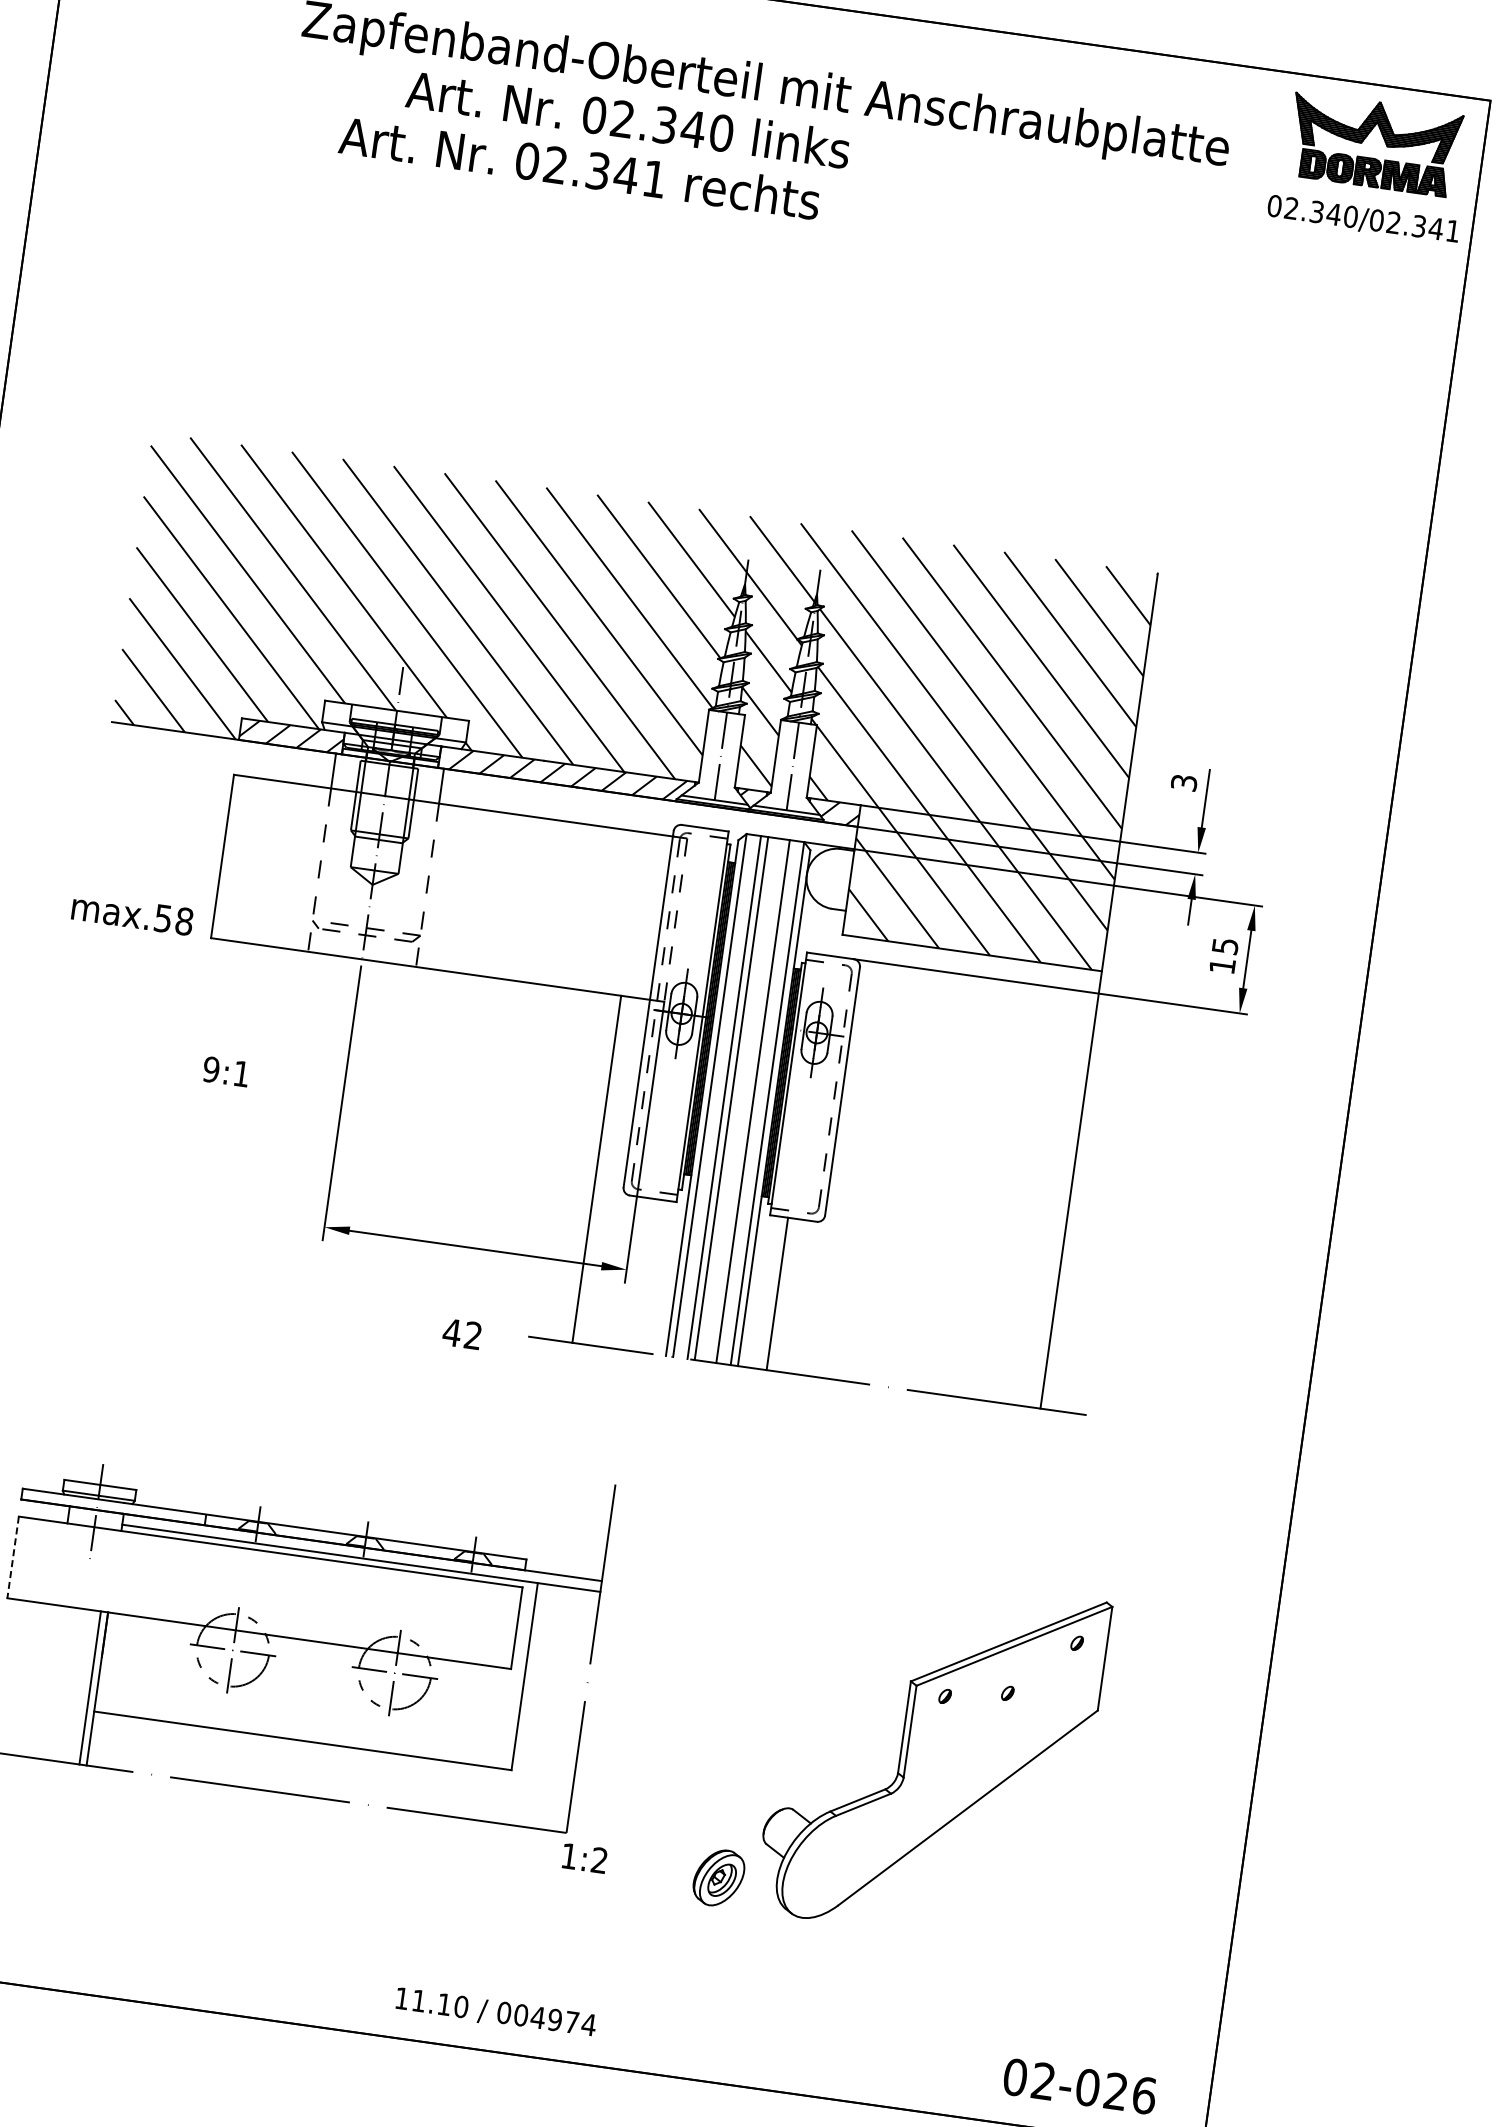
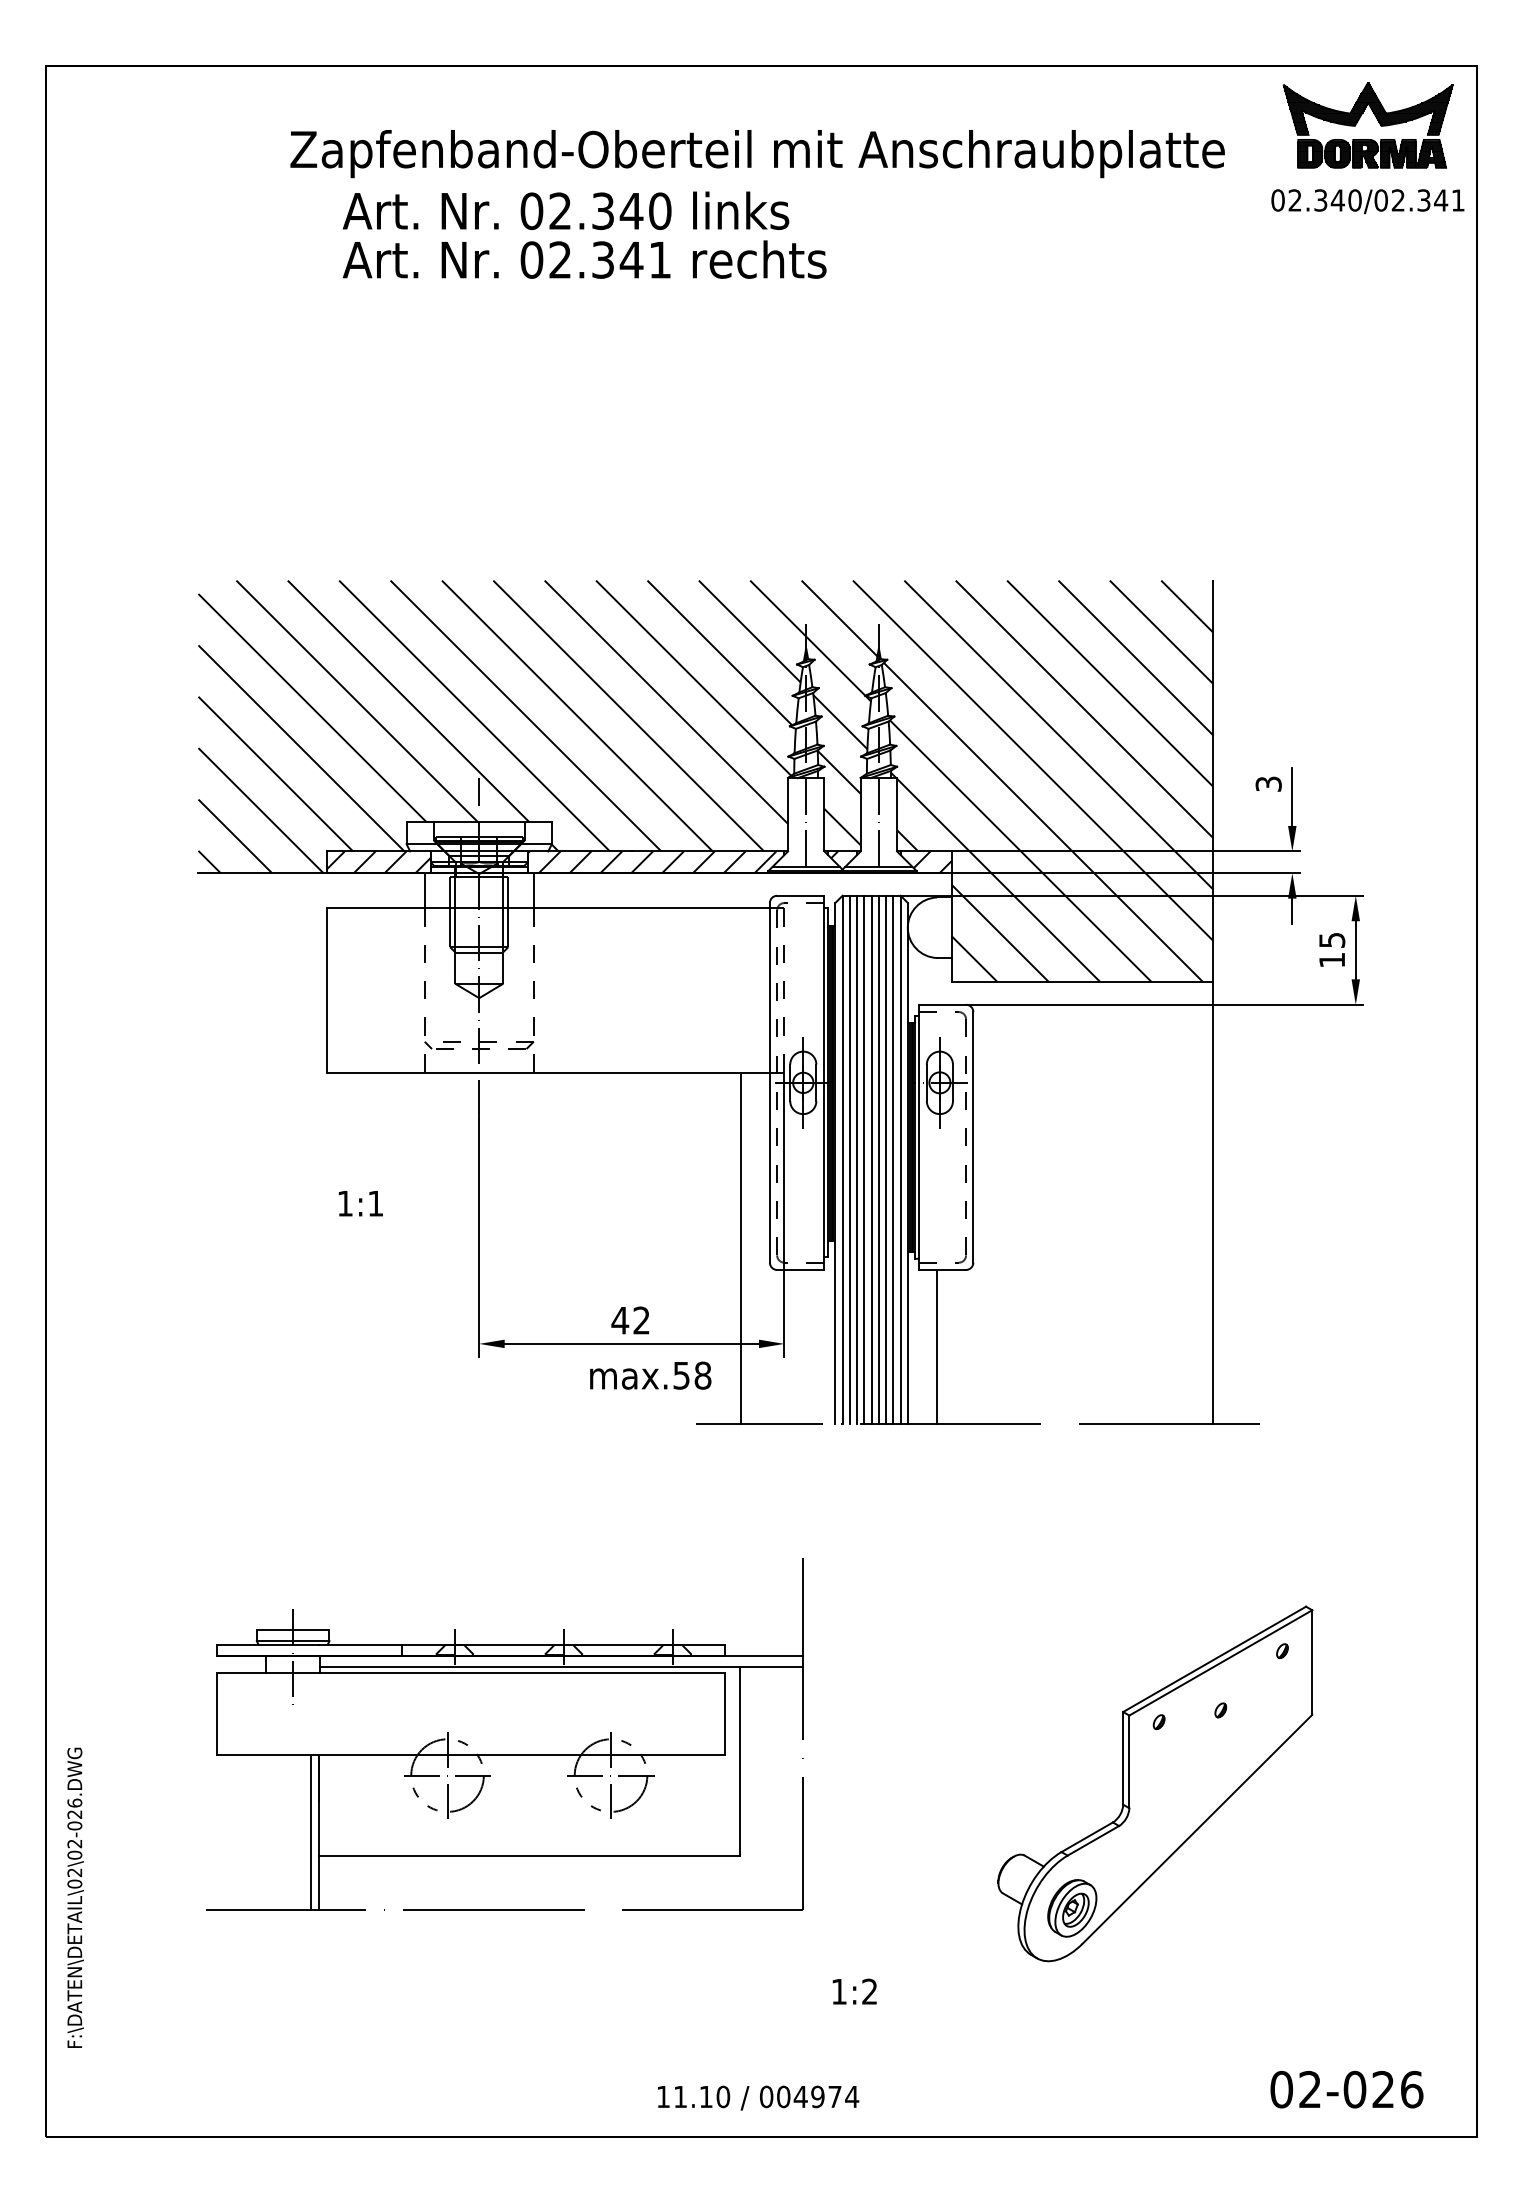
text: (627, 119) -> (565, 210), moved
text: (132, 914) -> (650, 1375), moved
text: (211, 1069) -> (345, 1203), 9:1 -> 1:1
line: (716, 1096) -> (849, 1159), added
line: (738, 1099) -> (871, 1159), added
line: (745, 1100) -> (878, 1159), added
line: (760, 1102) -> (893, 1159), added
text: (462, 1334) -> (630, 1320), moved
line: (12, 1557) -> (216, 1714), dashed -> solid
text: (584, 1858) -> (854, 1991), moved
part: (719, 1878) -> (1072, 1908), moved

